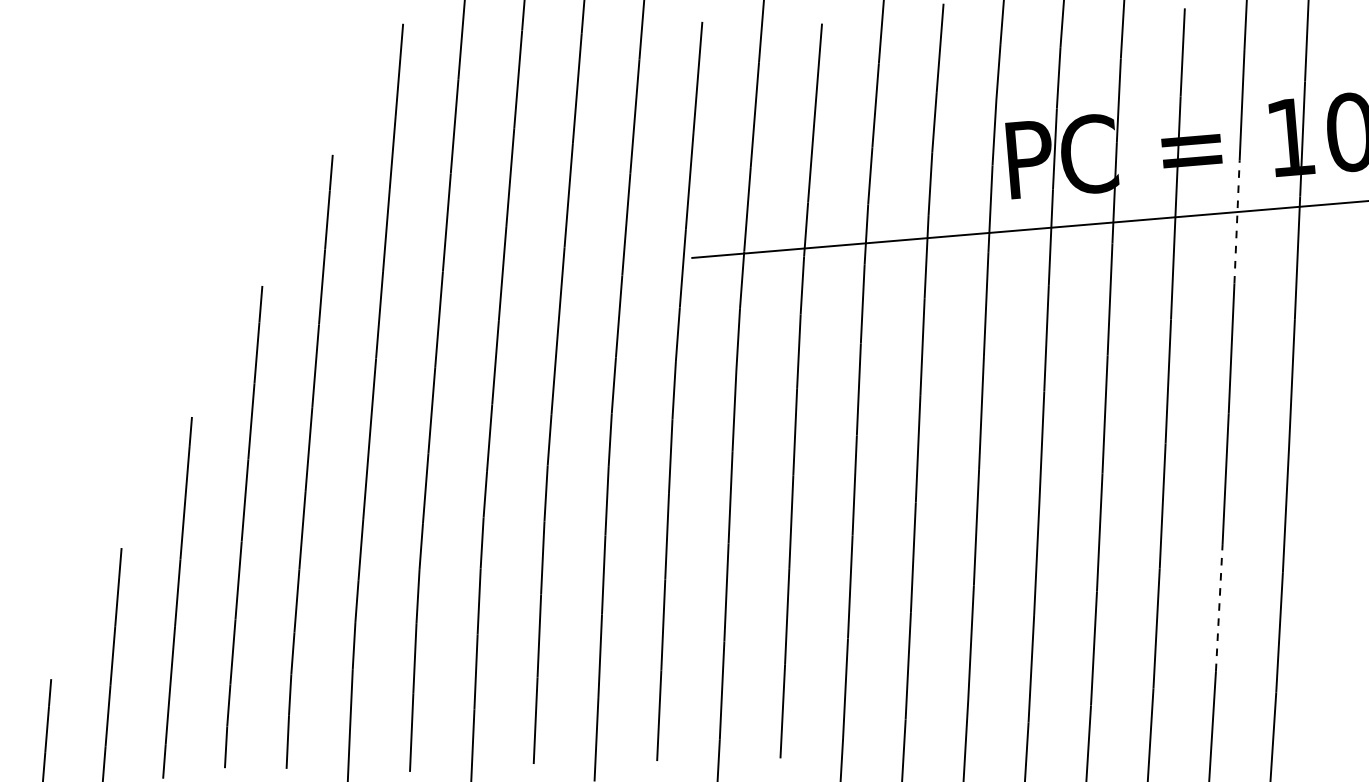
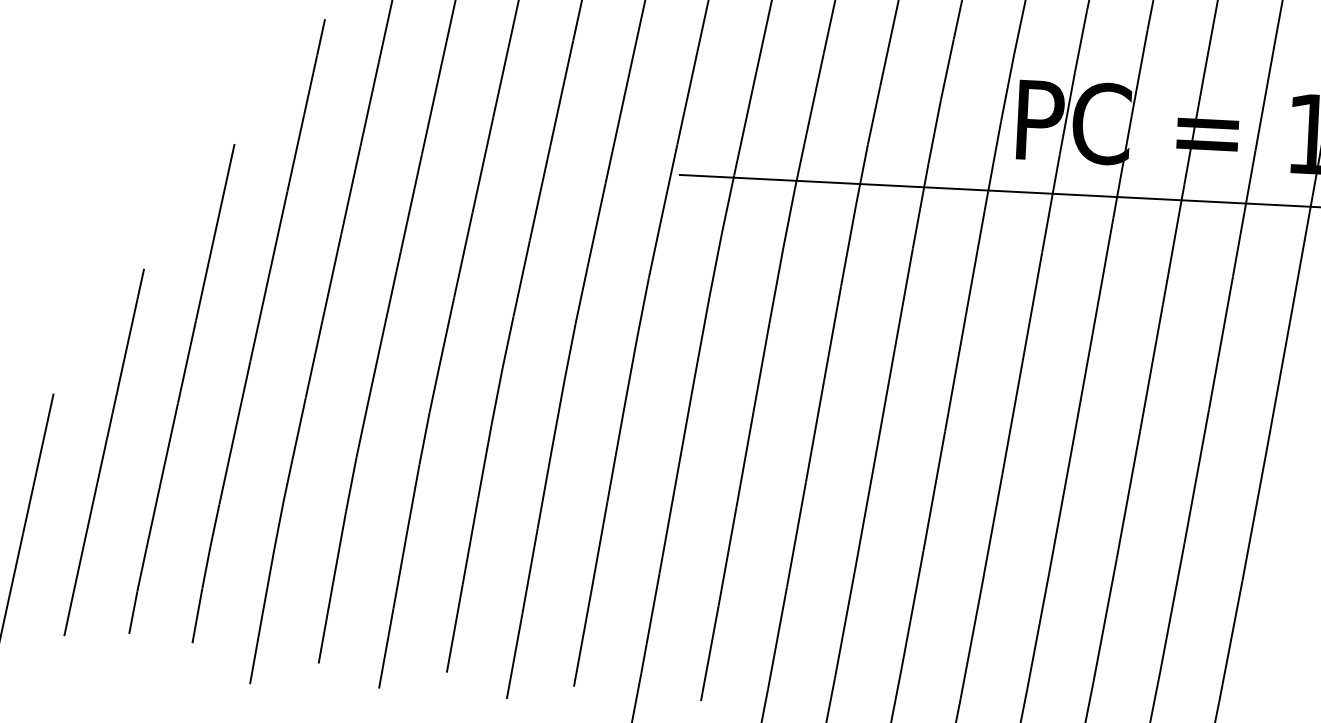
line: (1237, 221) -> (1244, 213), dashed -> solid
line: (1219, 607) -> (1172, 607), dashed -> solid

